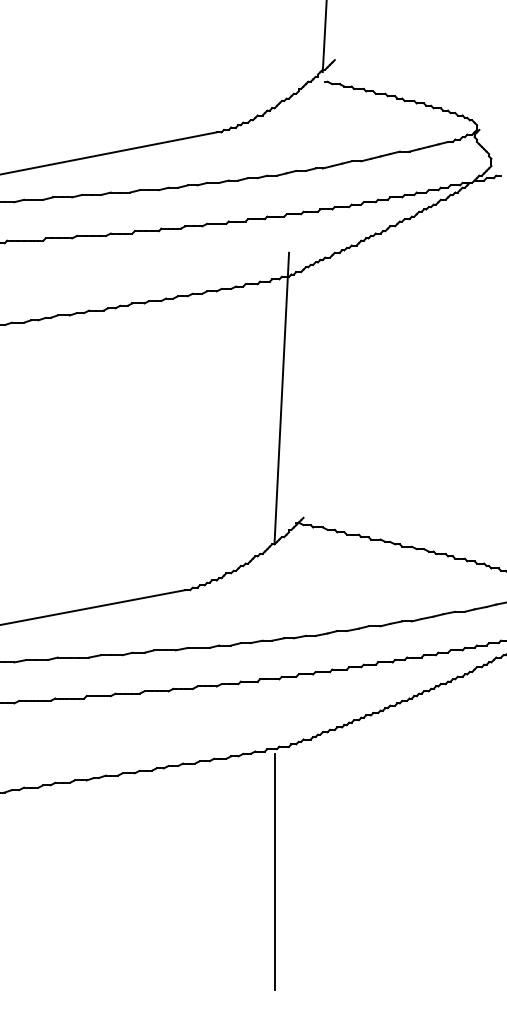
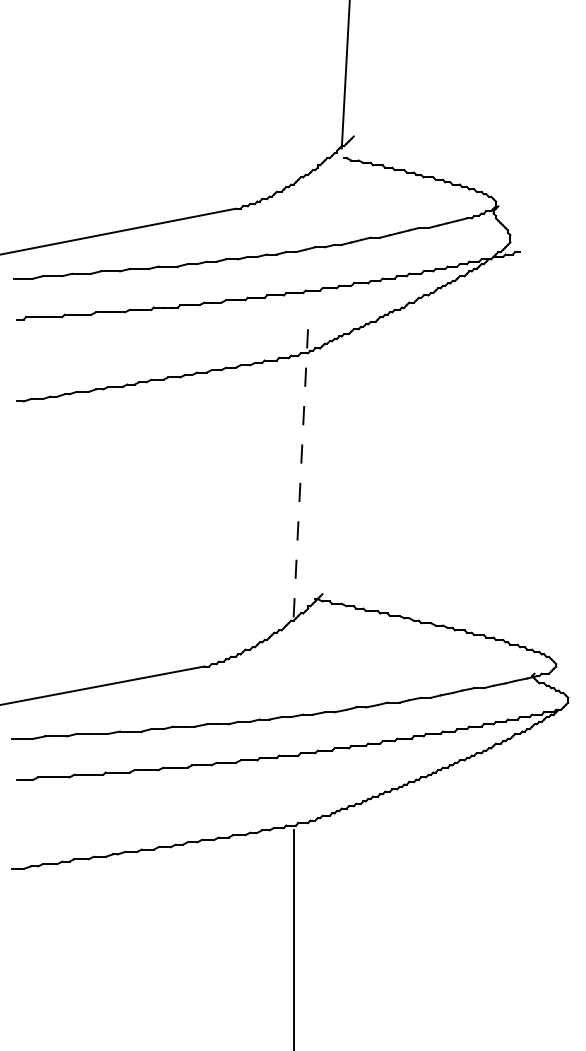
line: (281, 397) -> (300, 473), solid -> dashed

